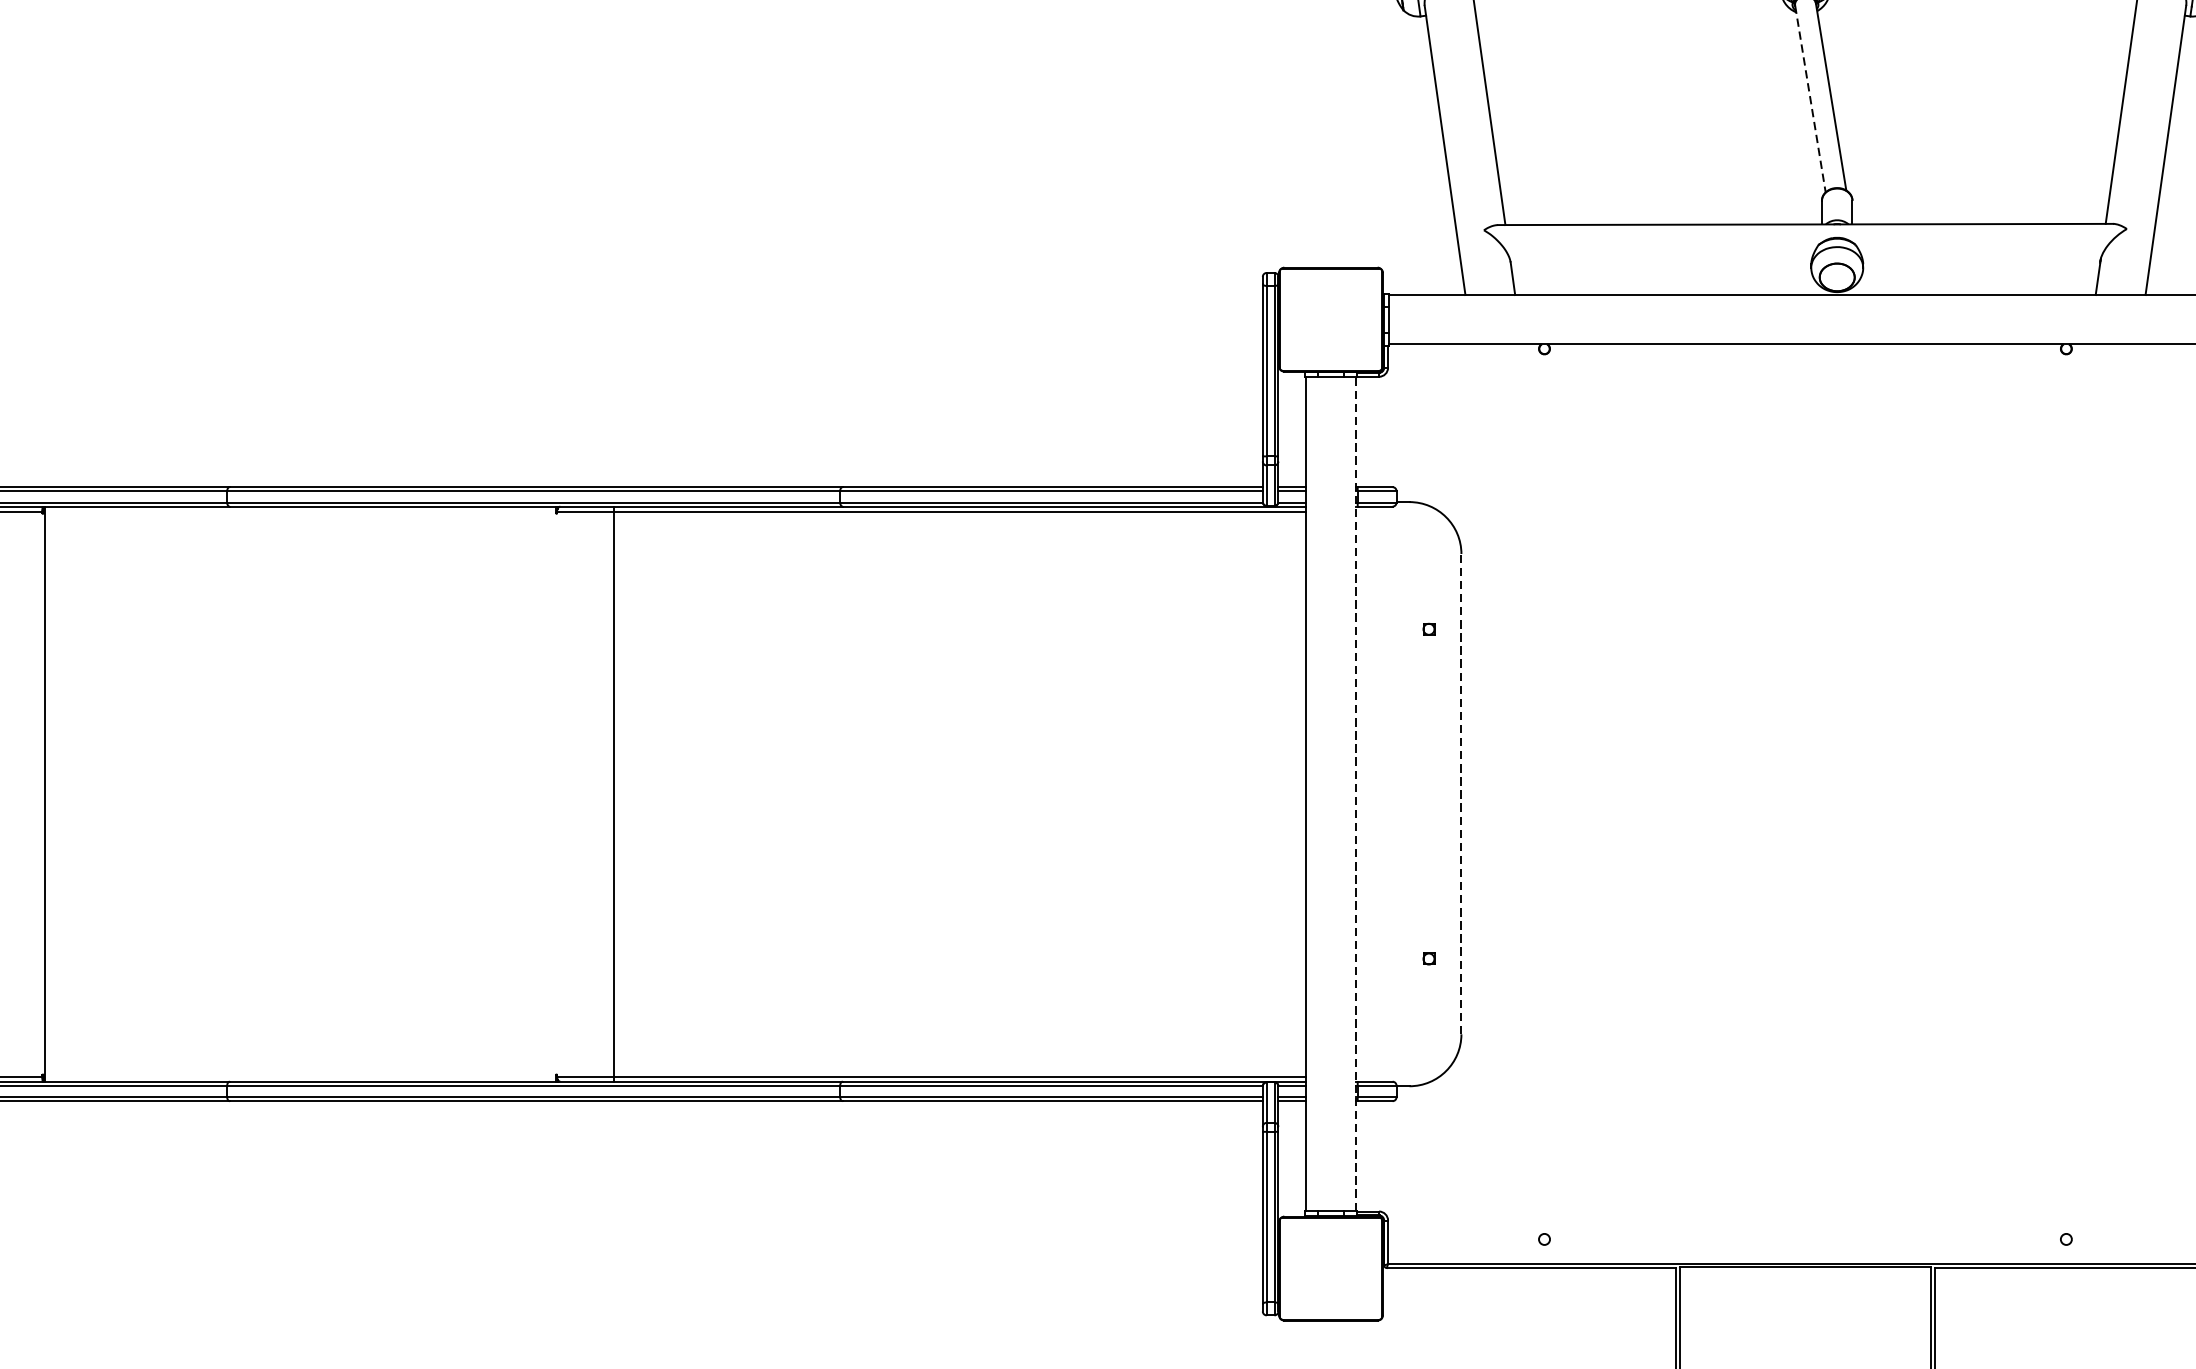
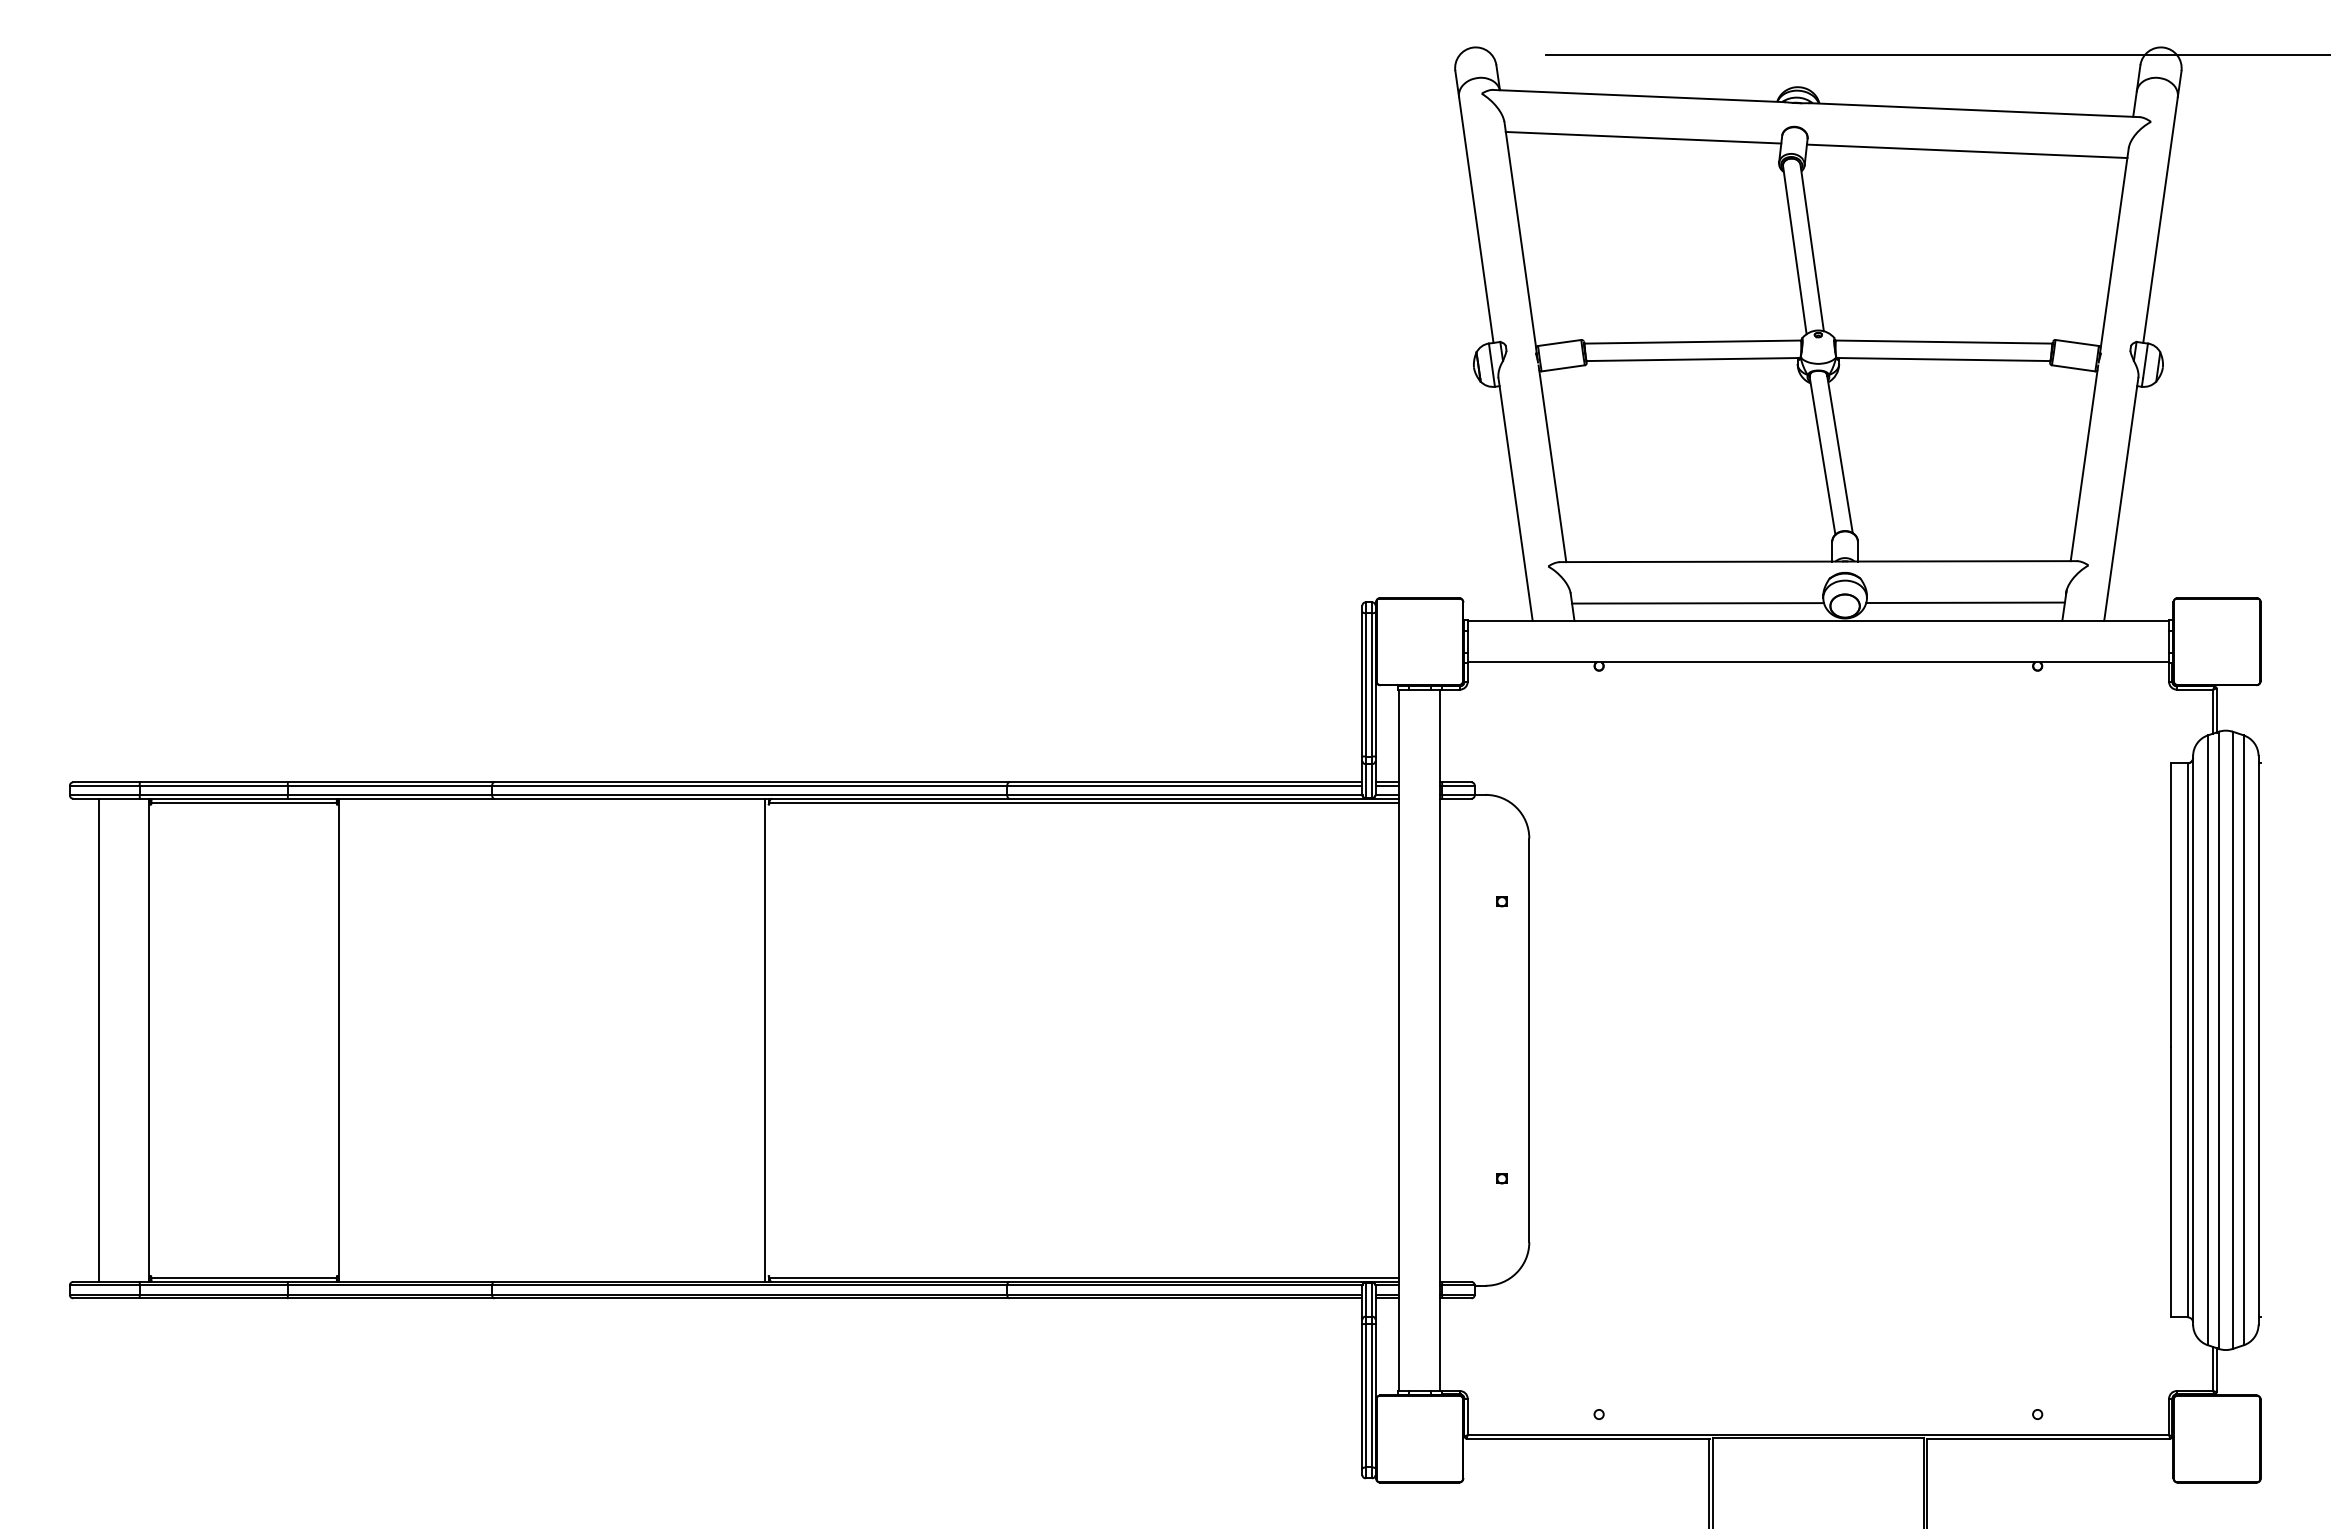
line: (1810, 99) -> (1822, 456), dashed -> solid
line: (1980, 273) -> (1965, 602), added
line: (1661, 274) -> (1697, 603), added
line: (614, 793) -> (765, 1039), moved
line: (1355, 793) -> (1440, 1039), dashed -> solid
line: (1461, 794) -> (1529, 1040), dashed -> solid

